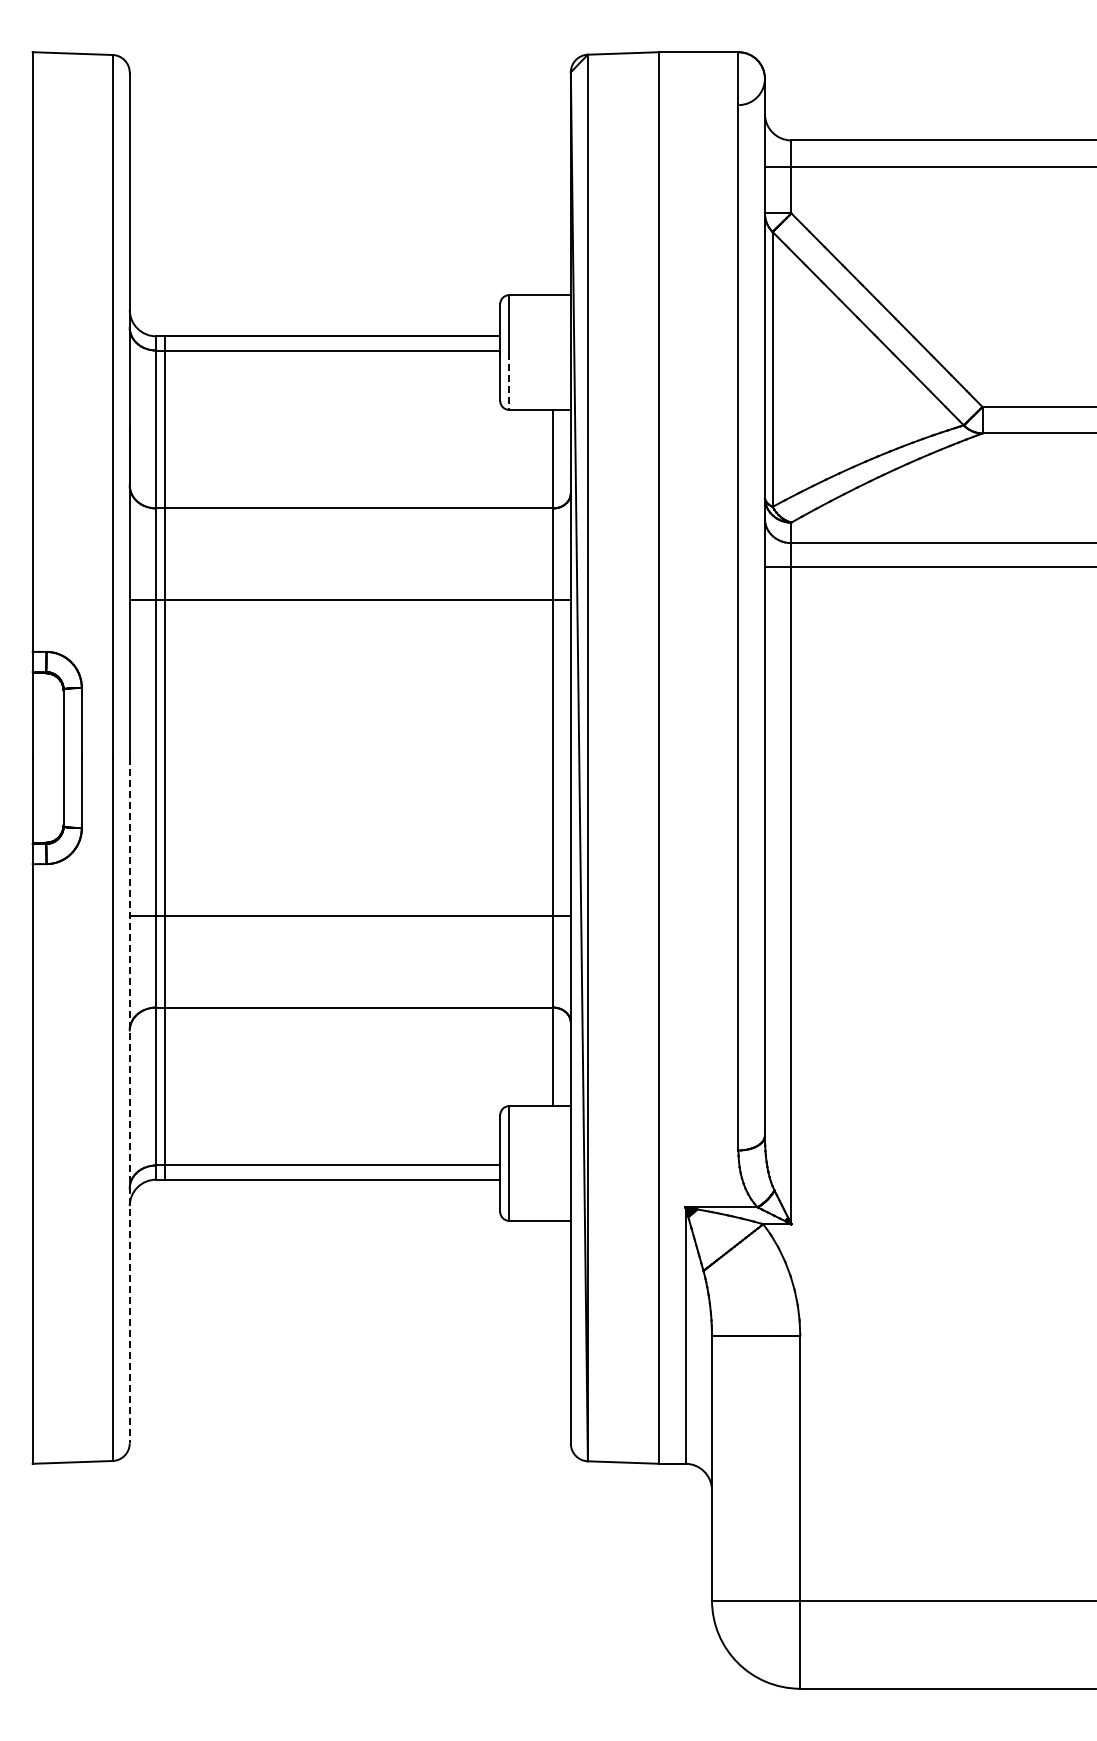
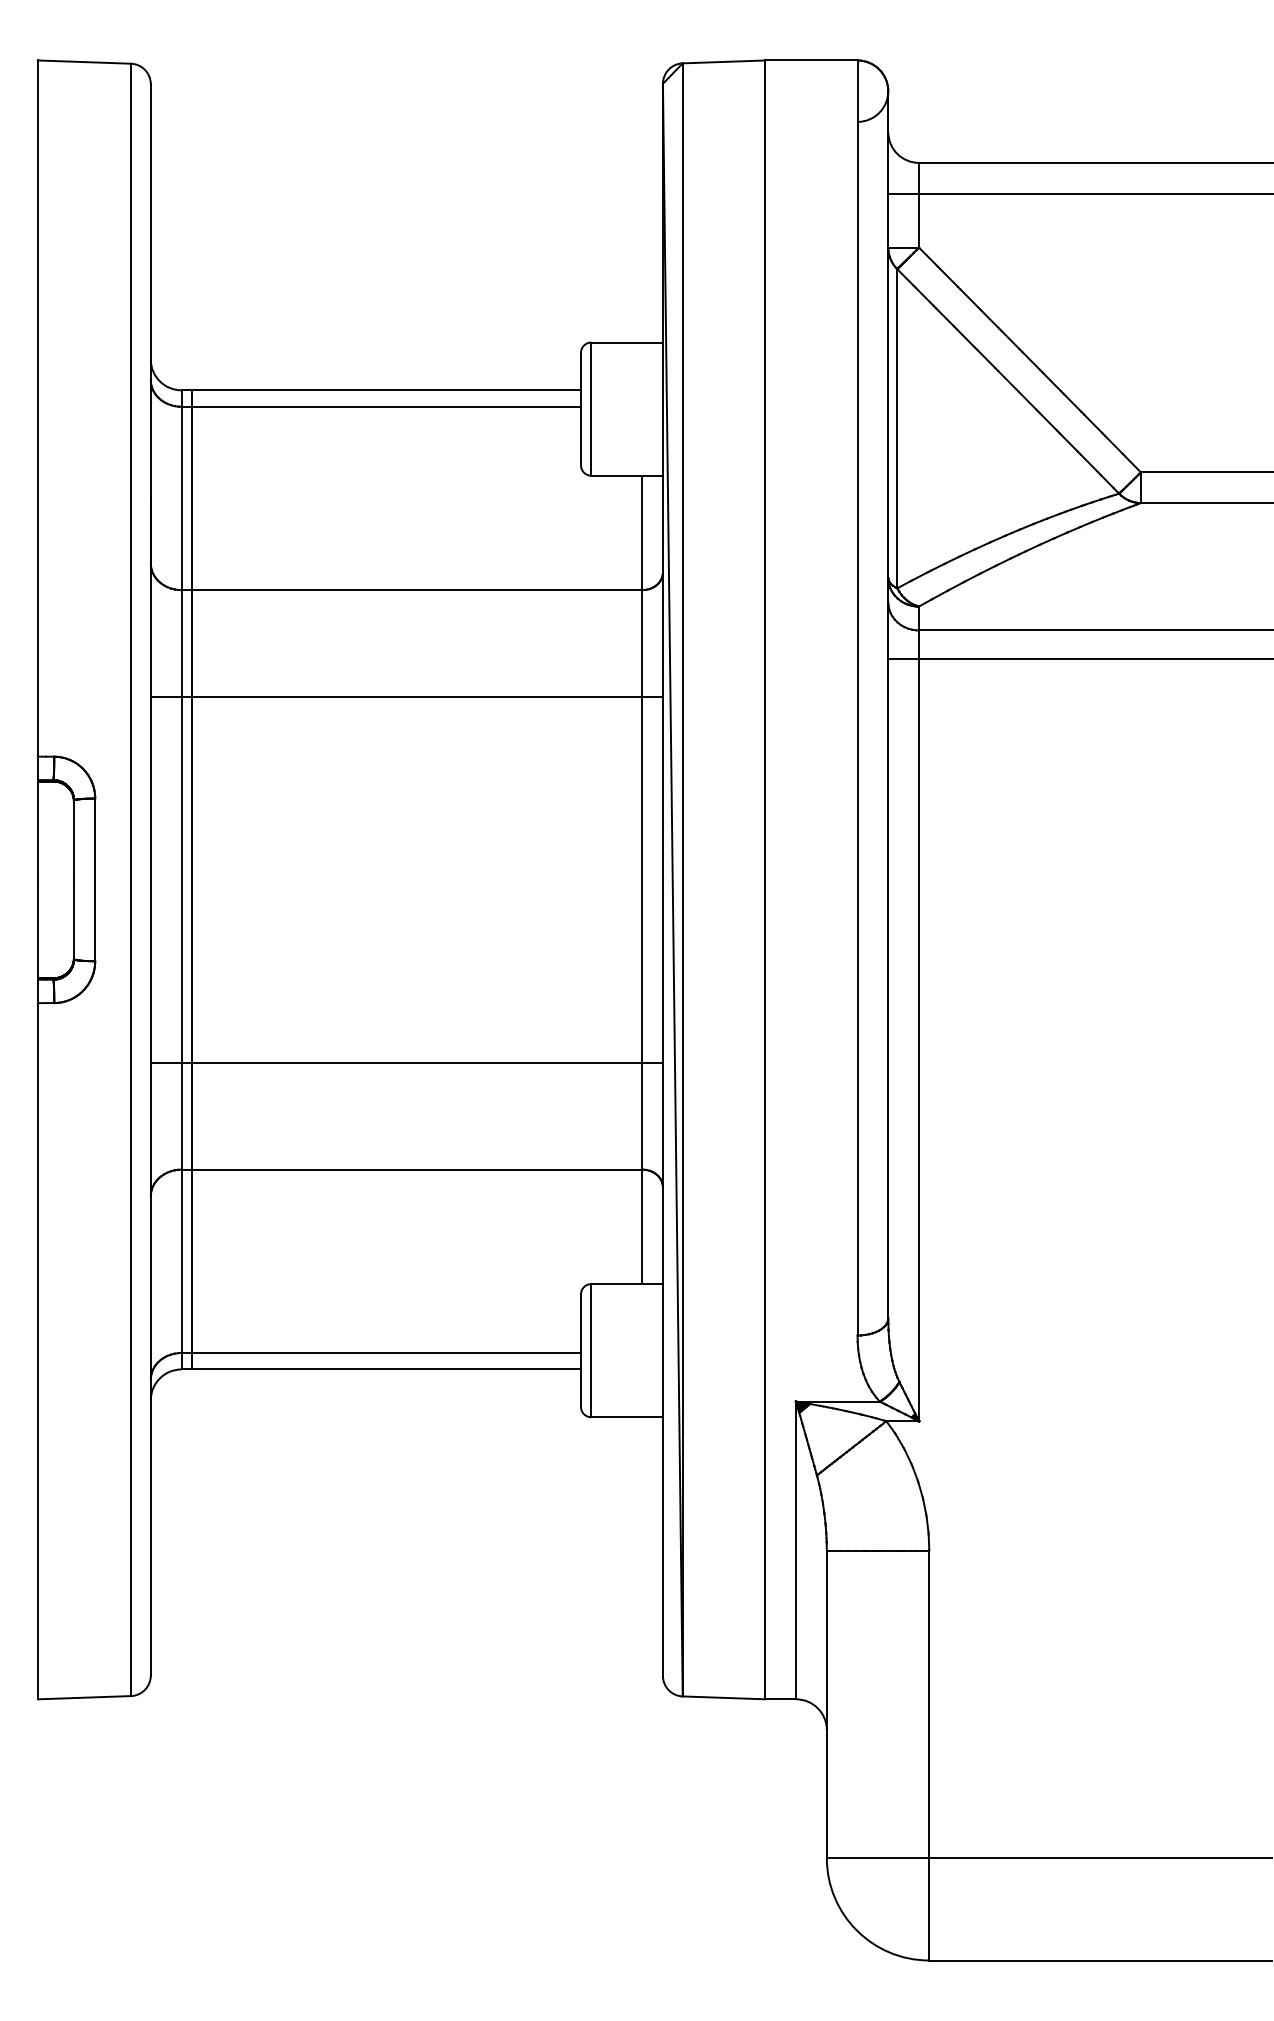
line: (509, 381) -> (591, 442), dashed -> solid
line: (129, 1100) -> (150, 1277), dashed -> solid

